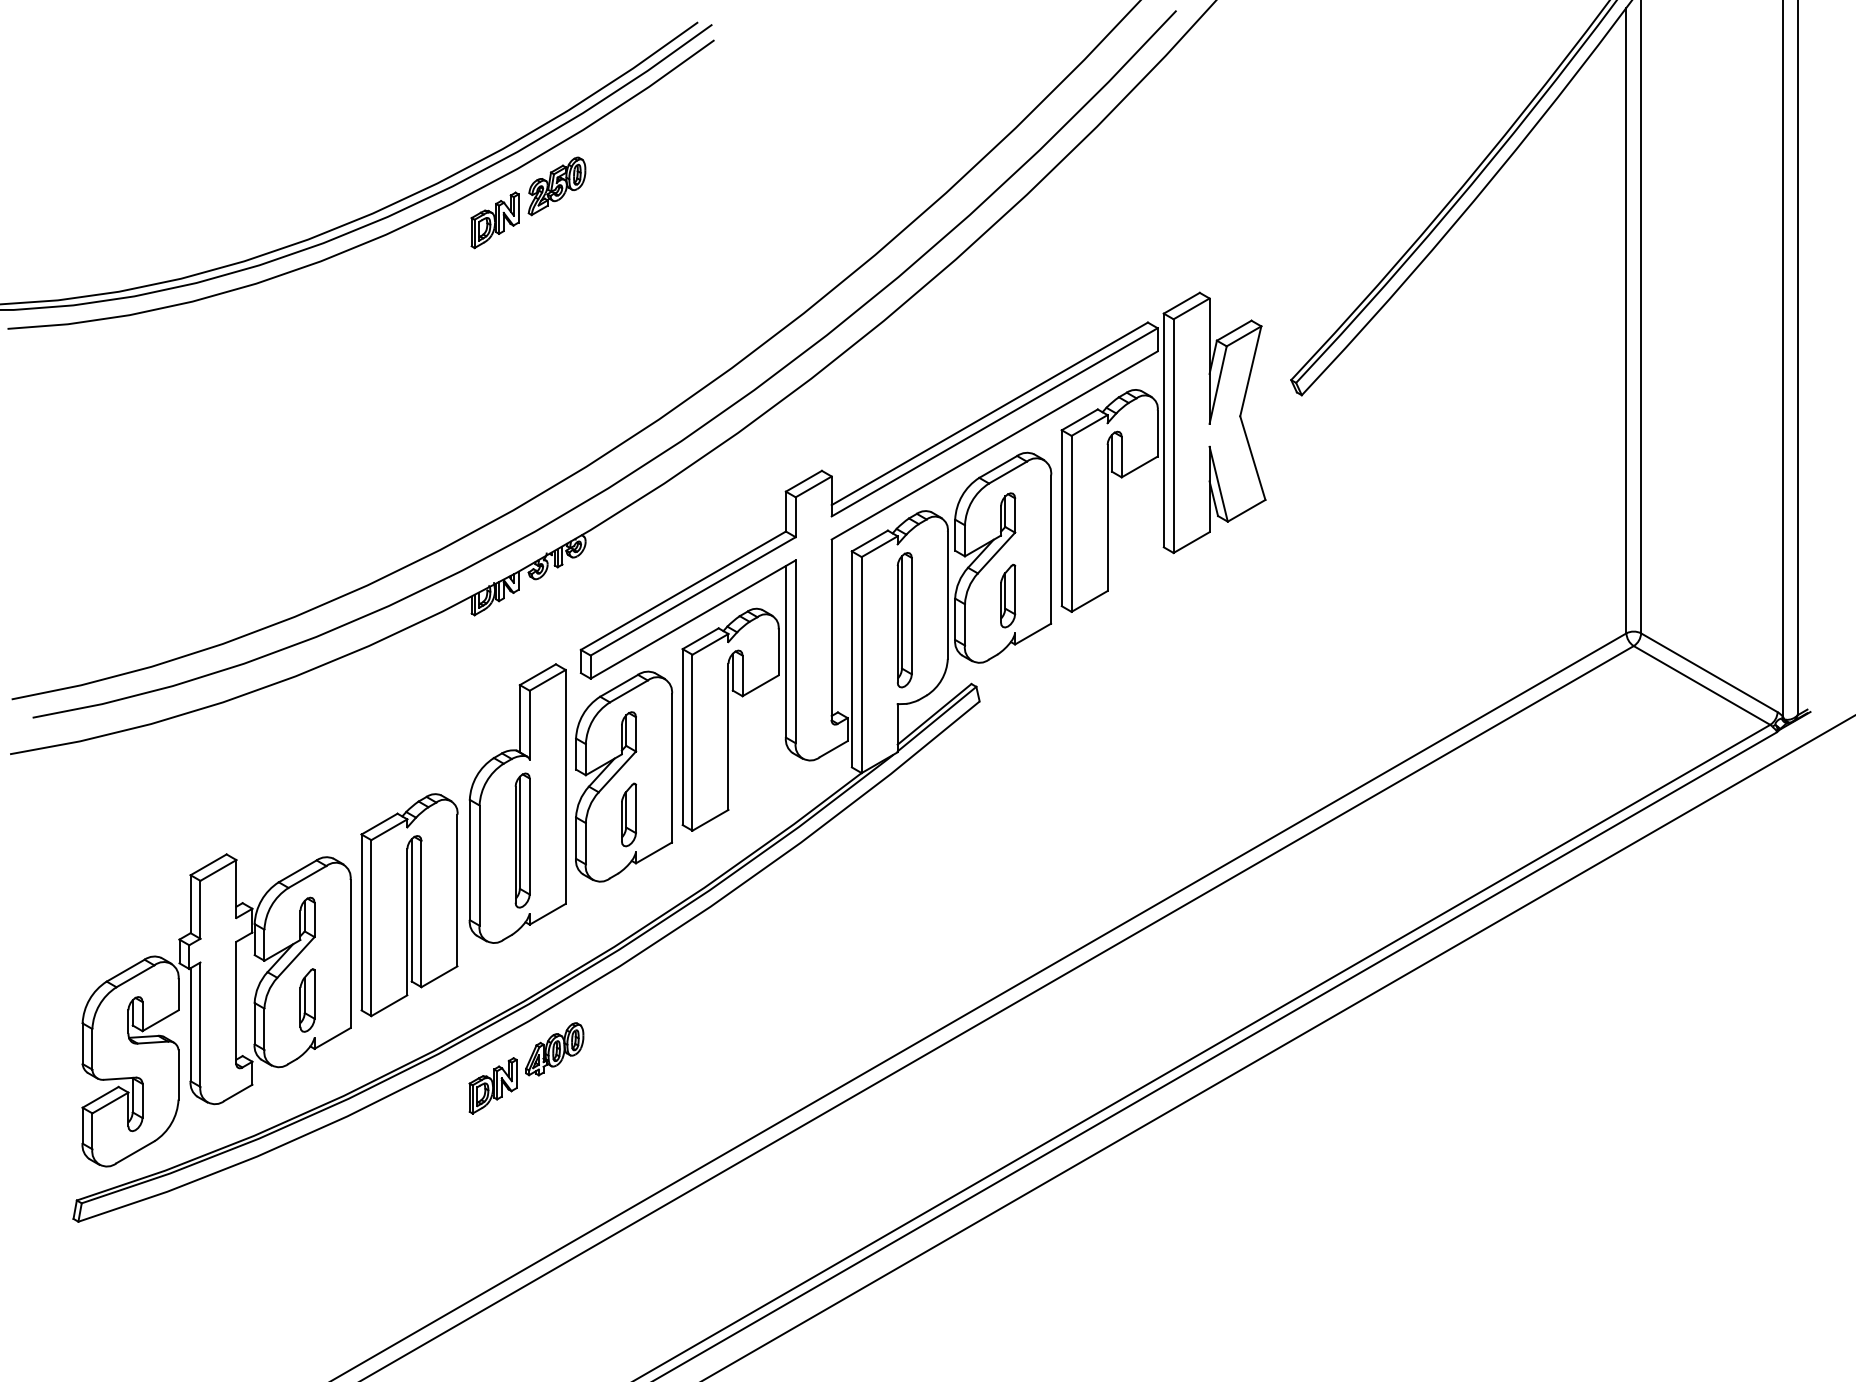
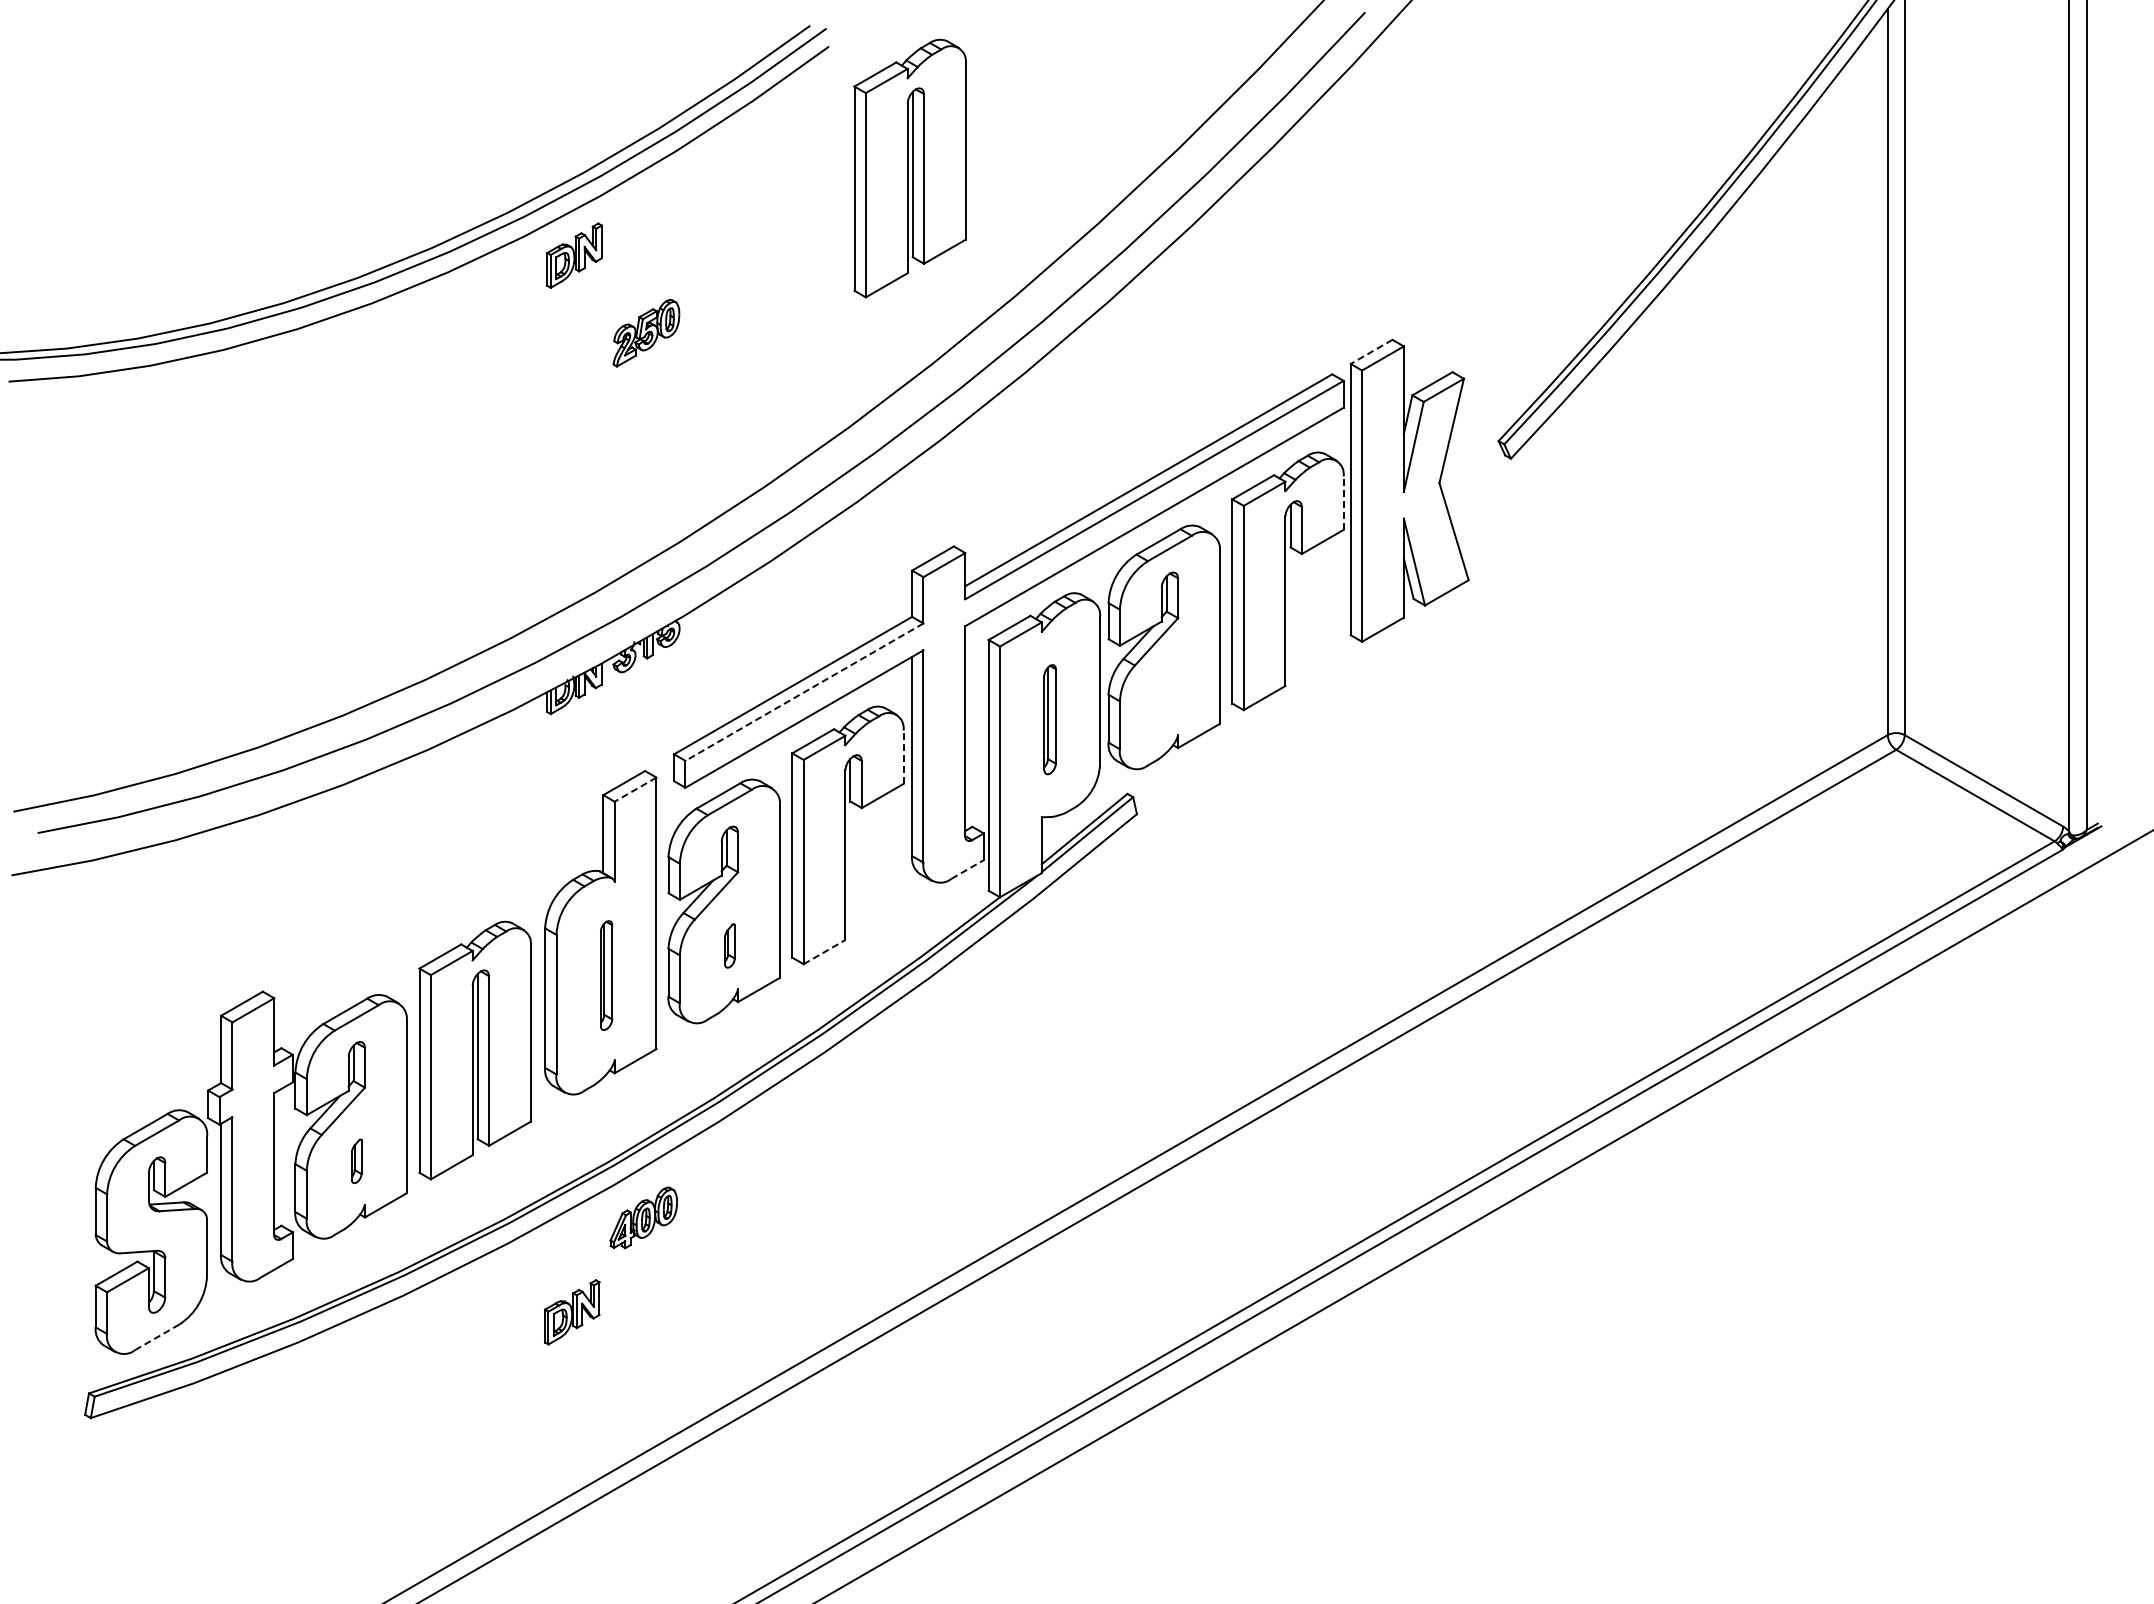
part: (783, 145) -> (909, 168), added
part: (557, 186) -> (646, 333), moved
line: (1181, 303) -> (1371, 352), solid -> dashed
line: (1157, 433) -> (1343, 503), solid -> dashed
part: (1007, 595) -> (1169, 691), removed
line: (693, 596) -> (804, 692), solid -> dashed
part: (905, 619) -> (1050, 719), size x0.7
line: (778, 652) -> (903, 757), solid -> dashed
line: (547, 680) -> (635, 789), solid -> dashed
line: (833, 749) -> (967, 869), solid -> dashed
part: (628, 814) -> (729, 945), size x0.6
line: (710, 819) -> (824, 951), solid -> dashed
part: (522, 840) -> (606, 975), size x0.7
part: (307, 1000) -> (356, 1161), size x0.6
part: (493, 1085) -> (572, 1312), moved
line: (135, 1152) -> (157, 1337), solid -> dashed

